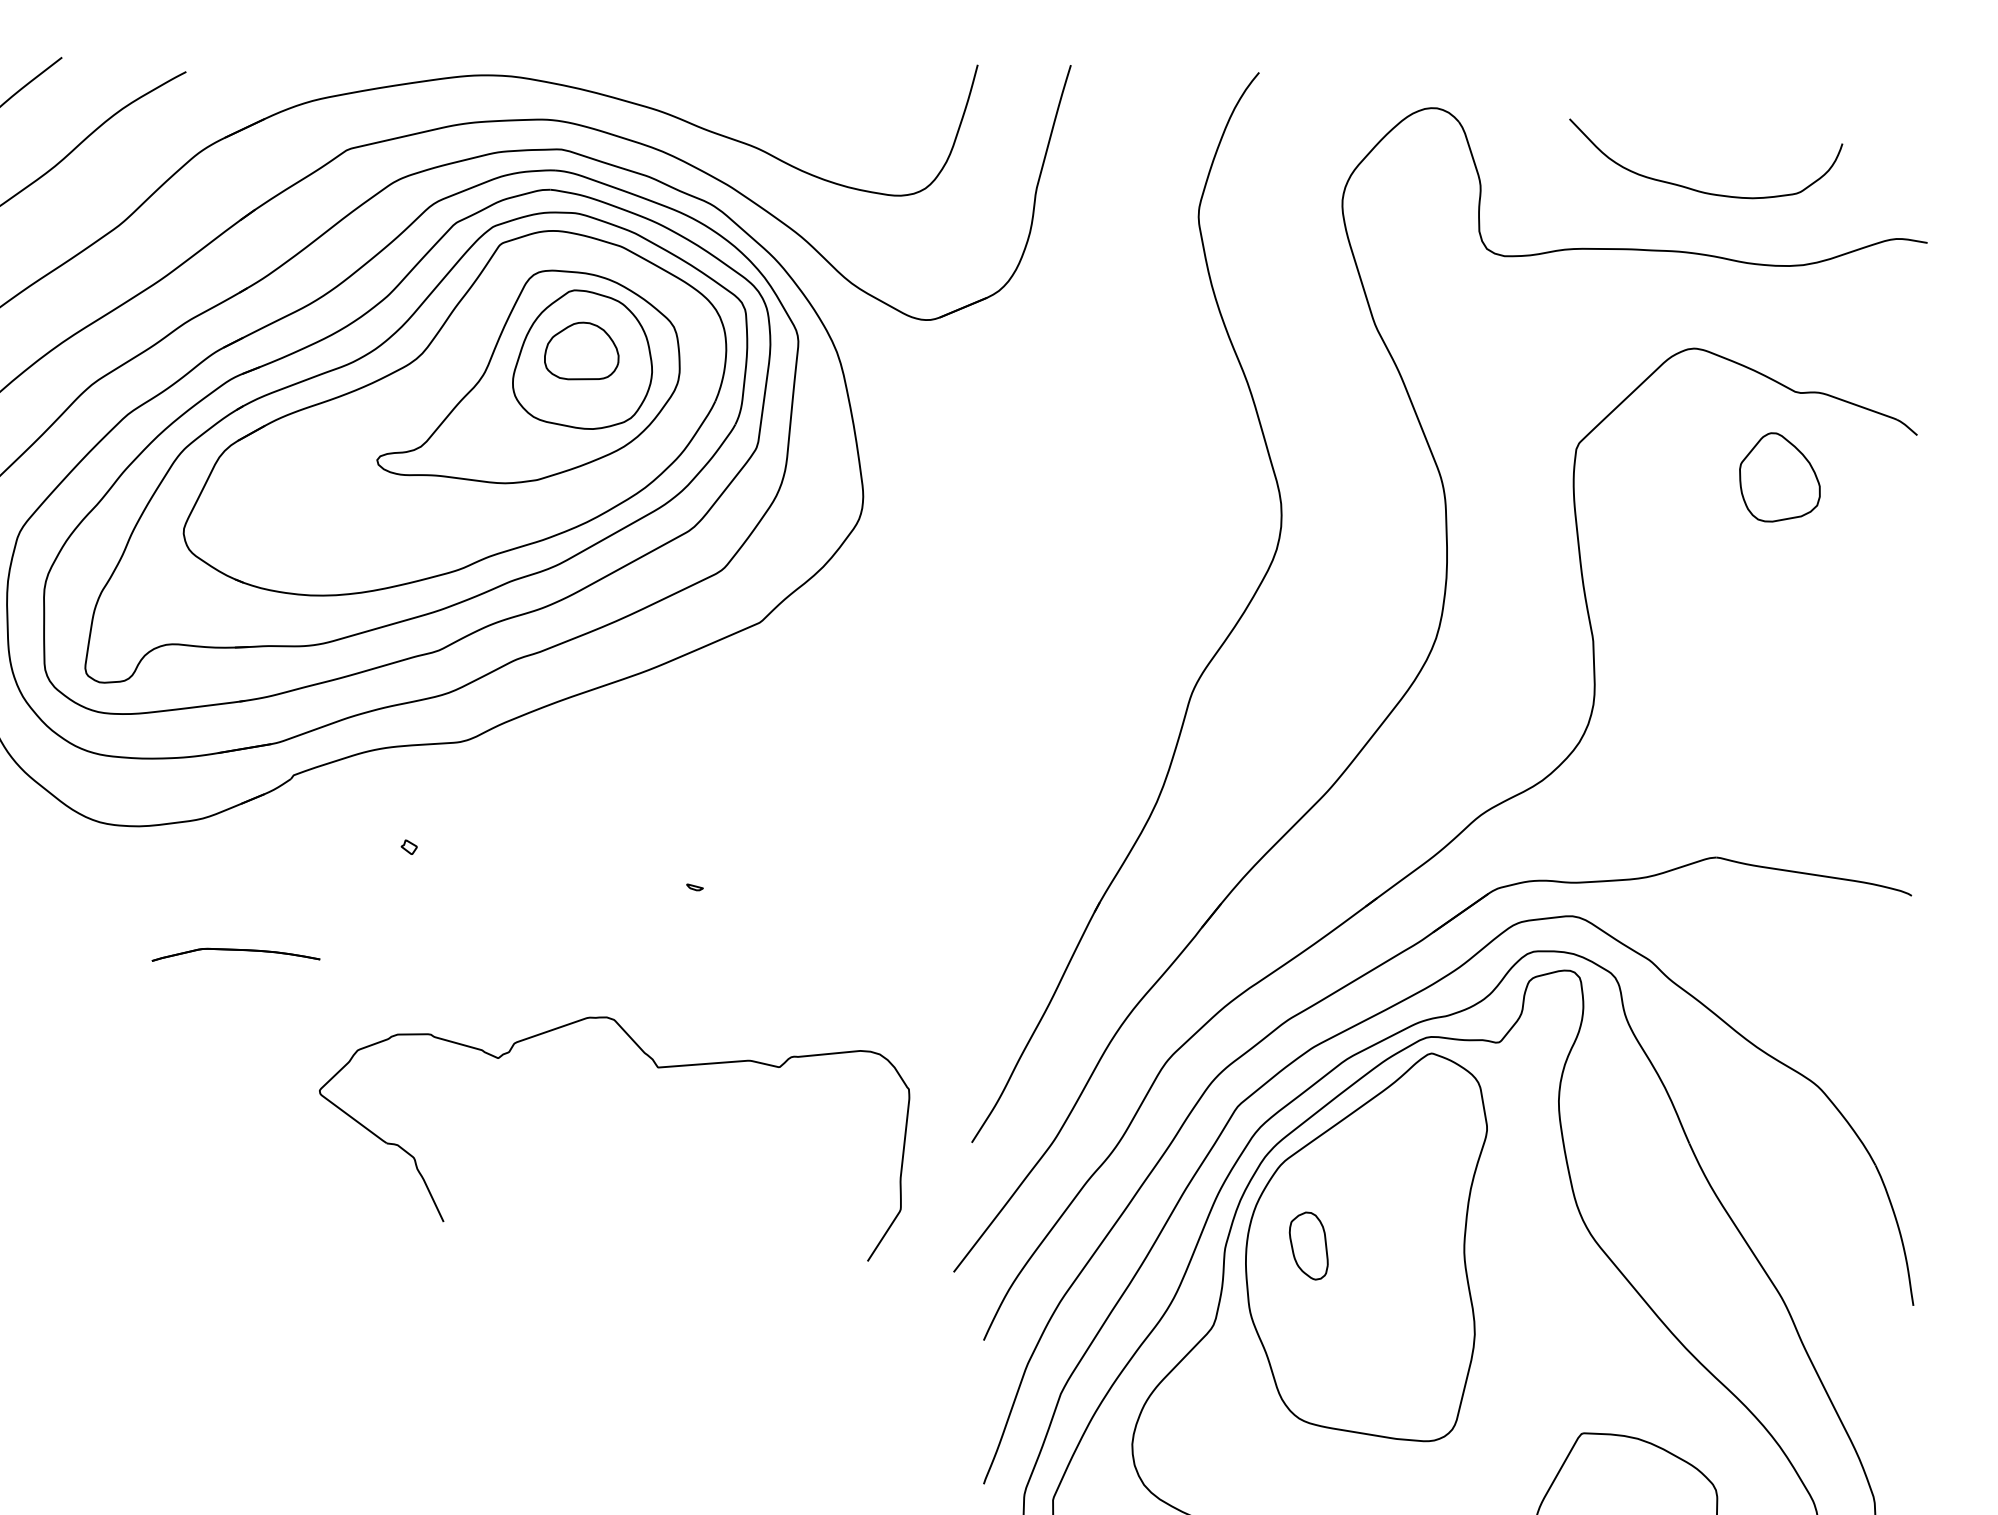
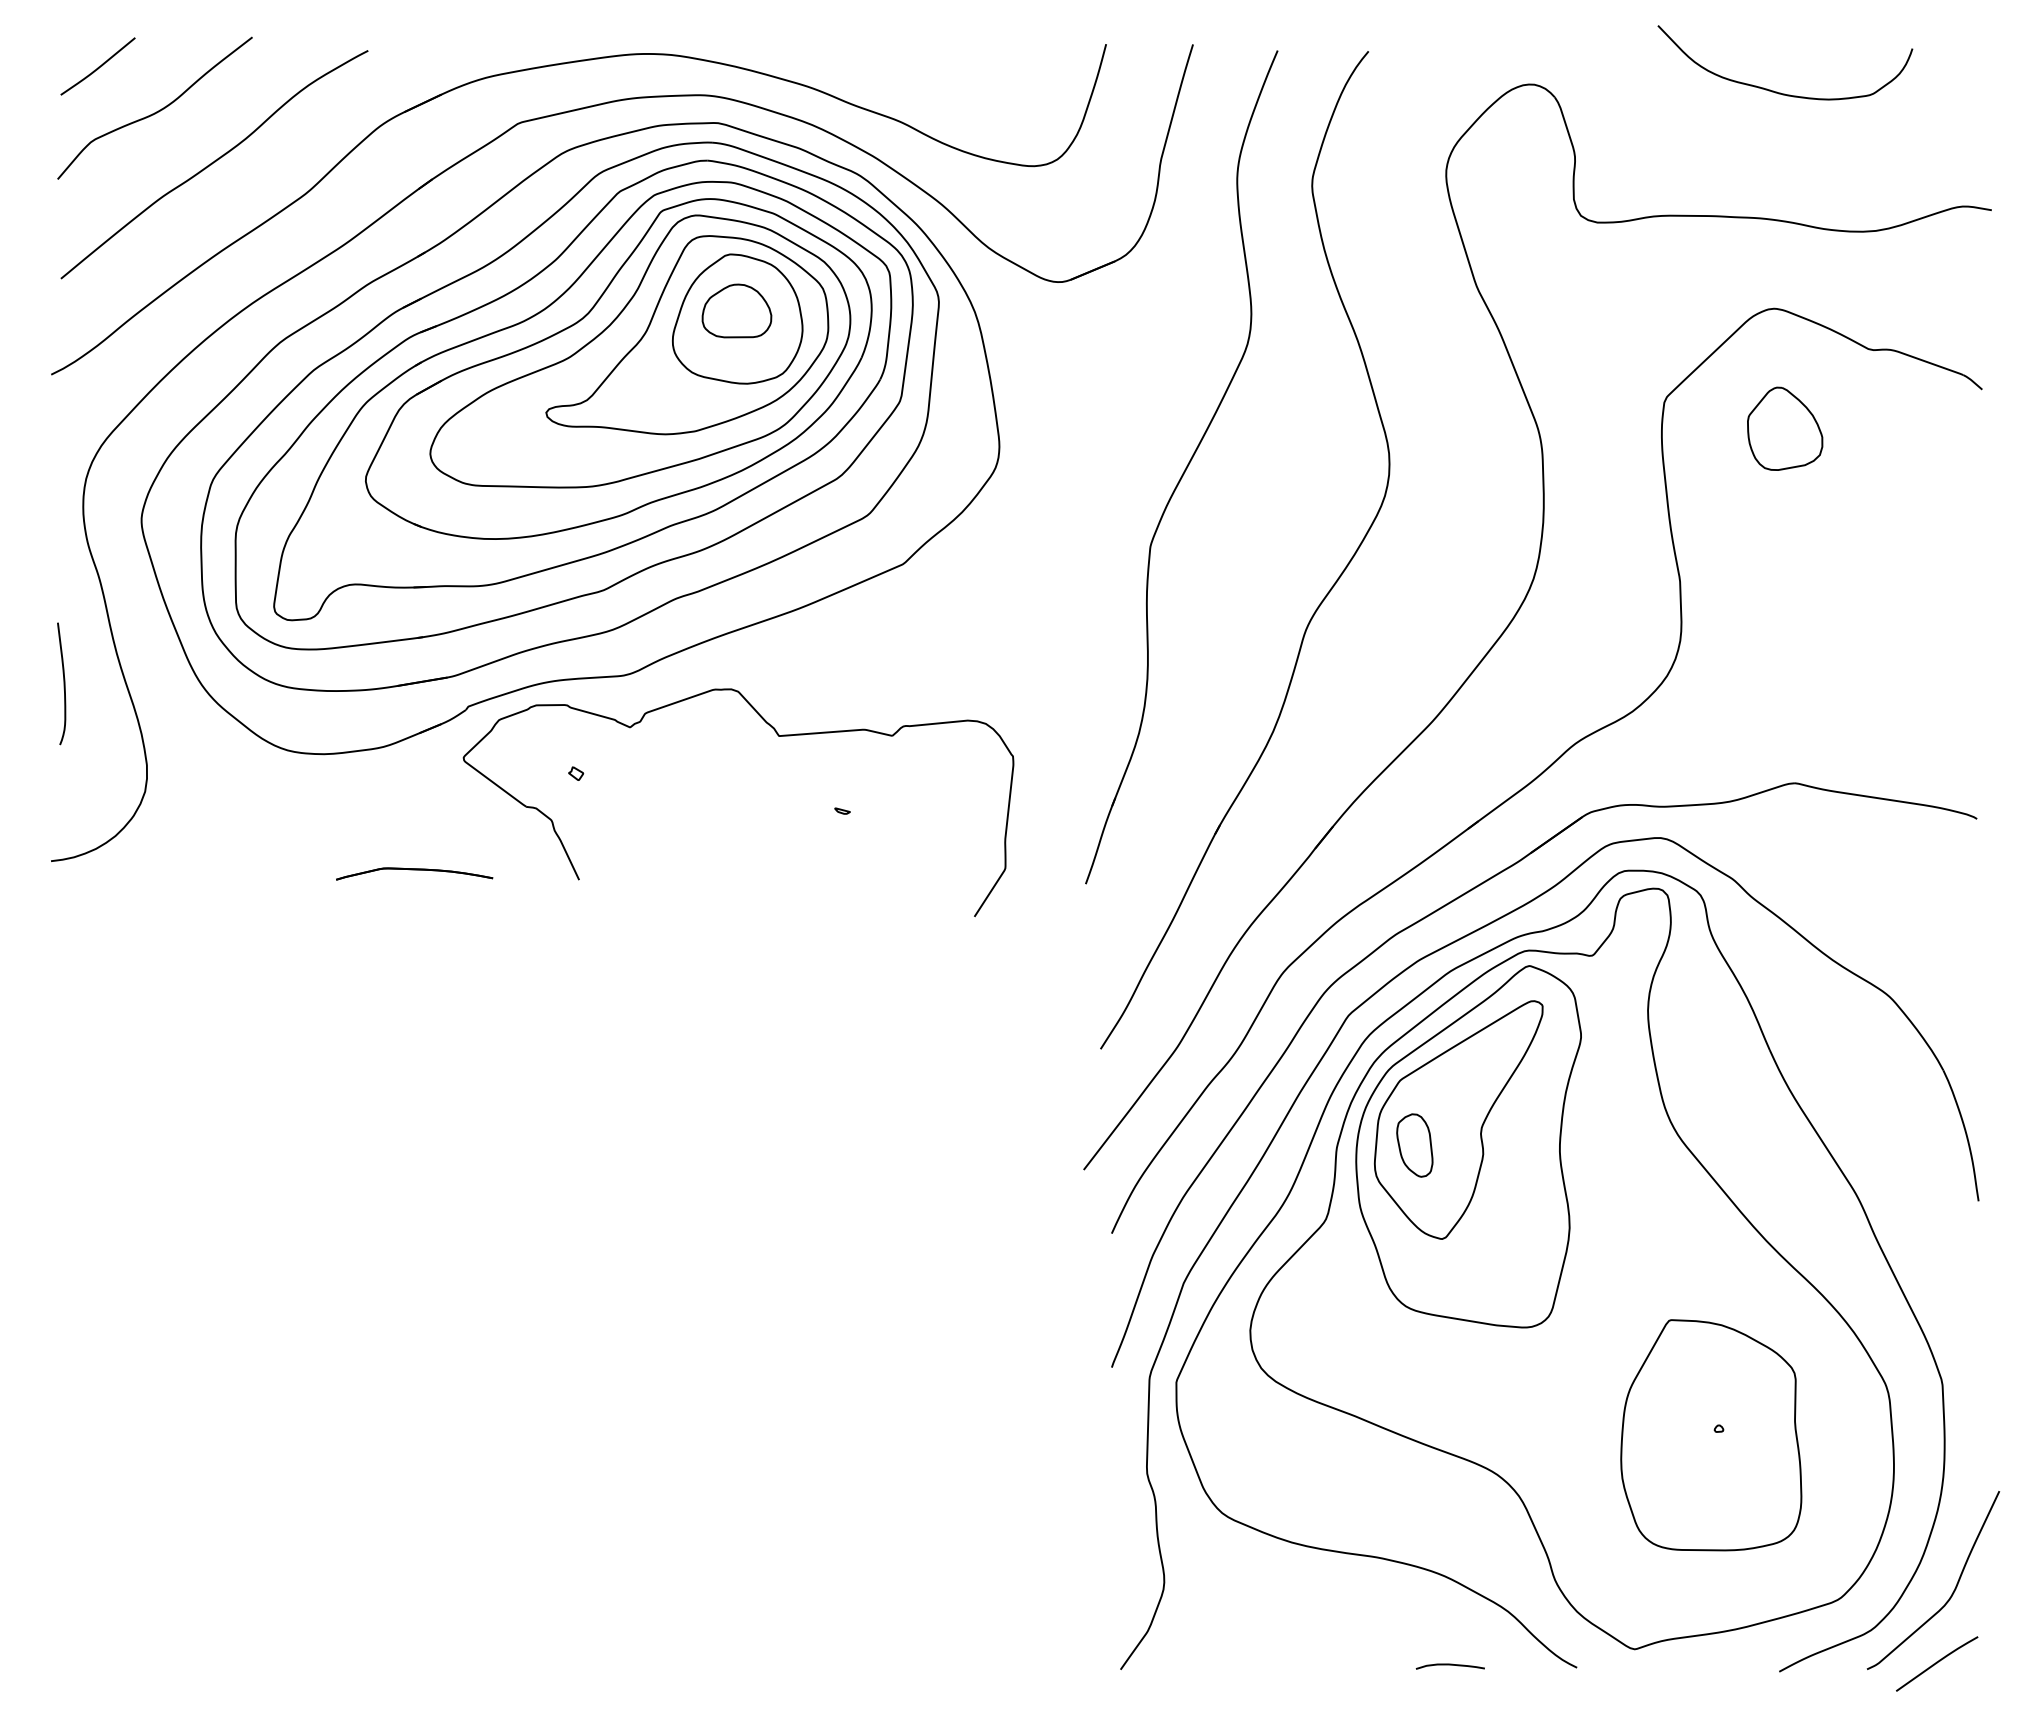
curve: (1697, 189) -> (1777, 91), moved
part: (478, 394) -> (640, 351), added
part: (1780, 477) -> (1785, 428), moved
part: (1058, 518) -> (1181, 467), added
part: (657, 1067) -> (778, 736), moved
part: (1355, 1218) -> (1458, 1119), added

